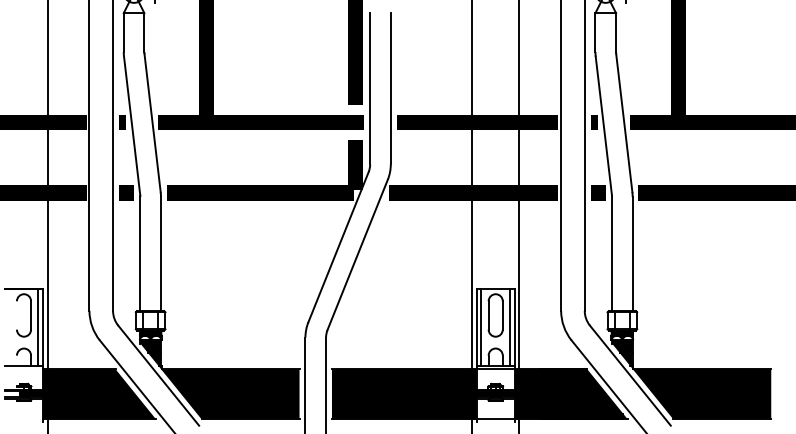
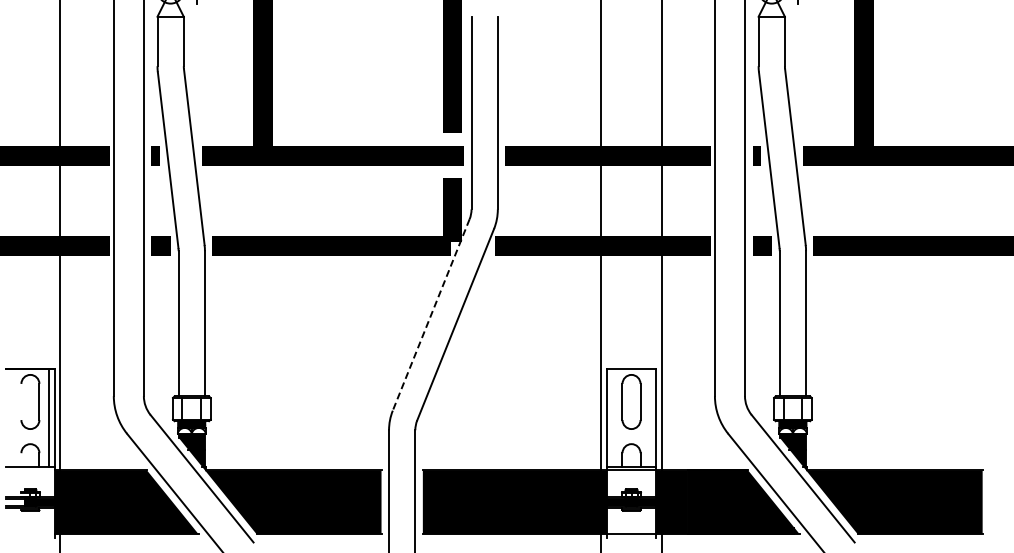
line: (338, 247) -> (431, 315), solid -> dashed
line: (481, 327) -> (613, 417), removed
line: (509, 327) -> (649, 417), removed

